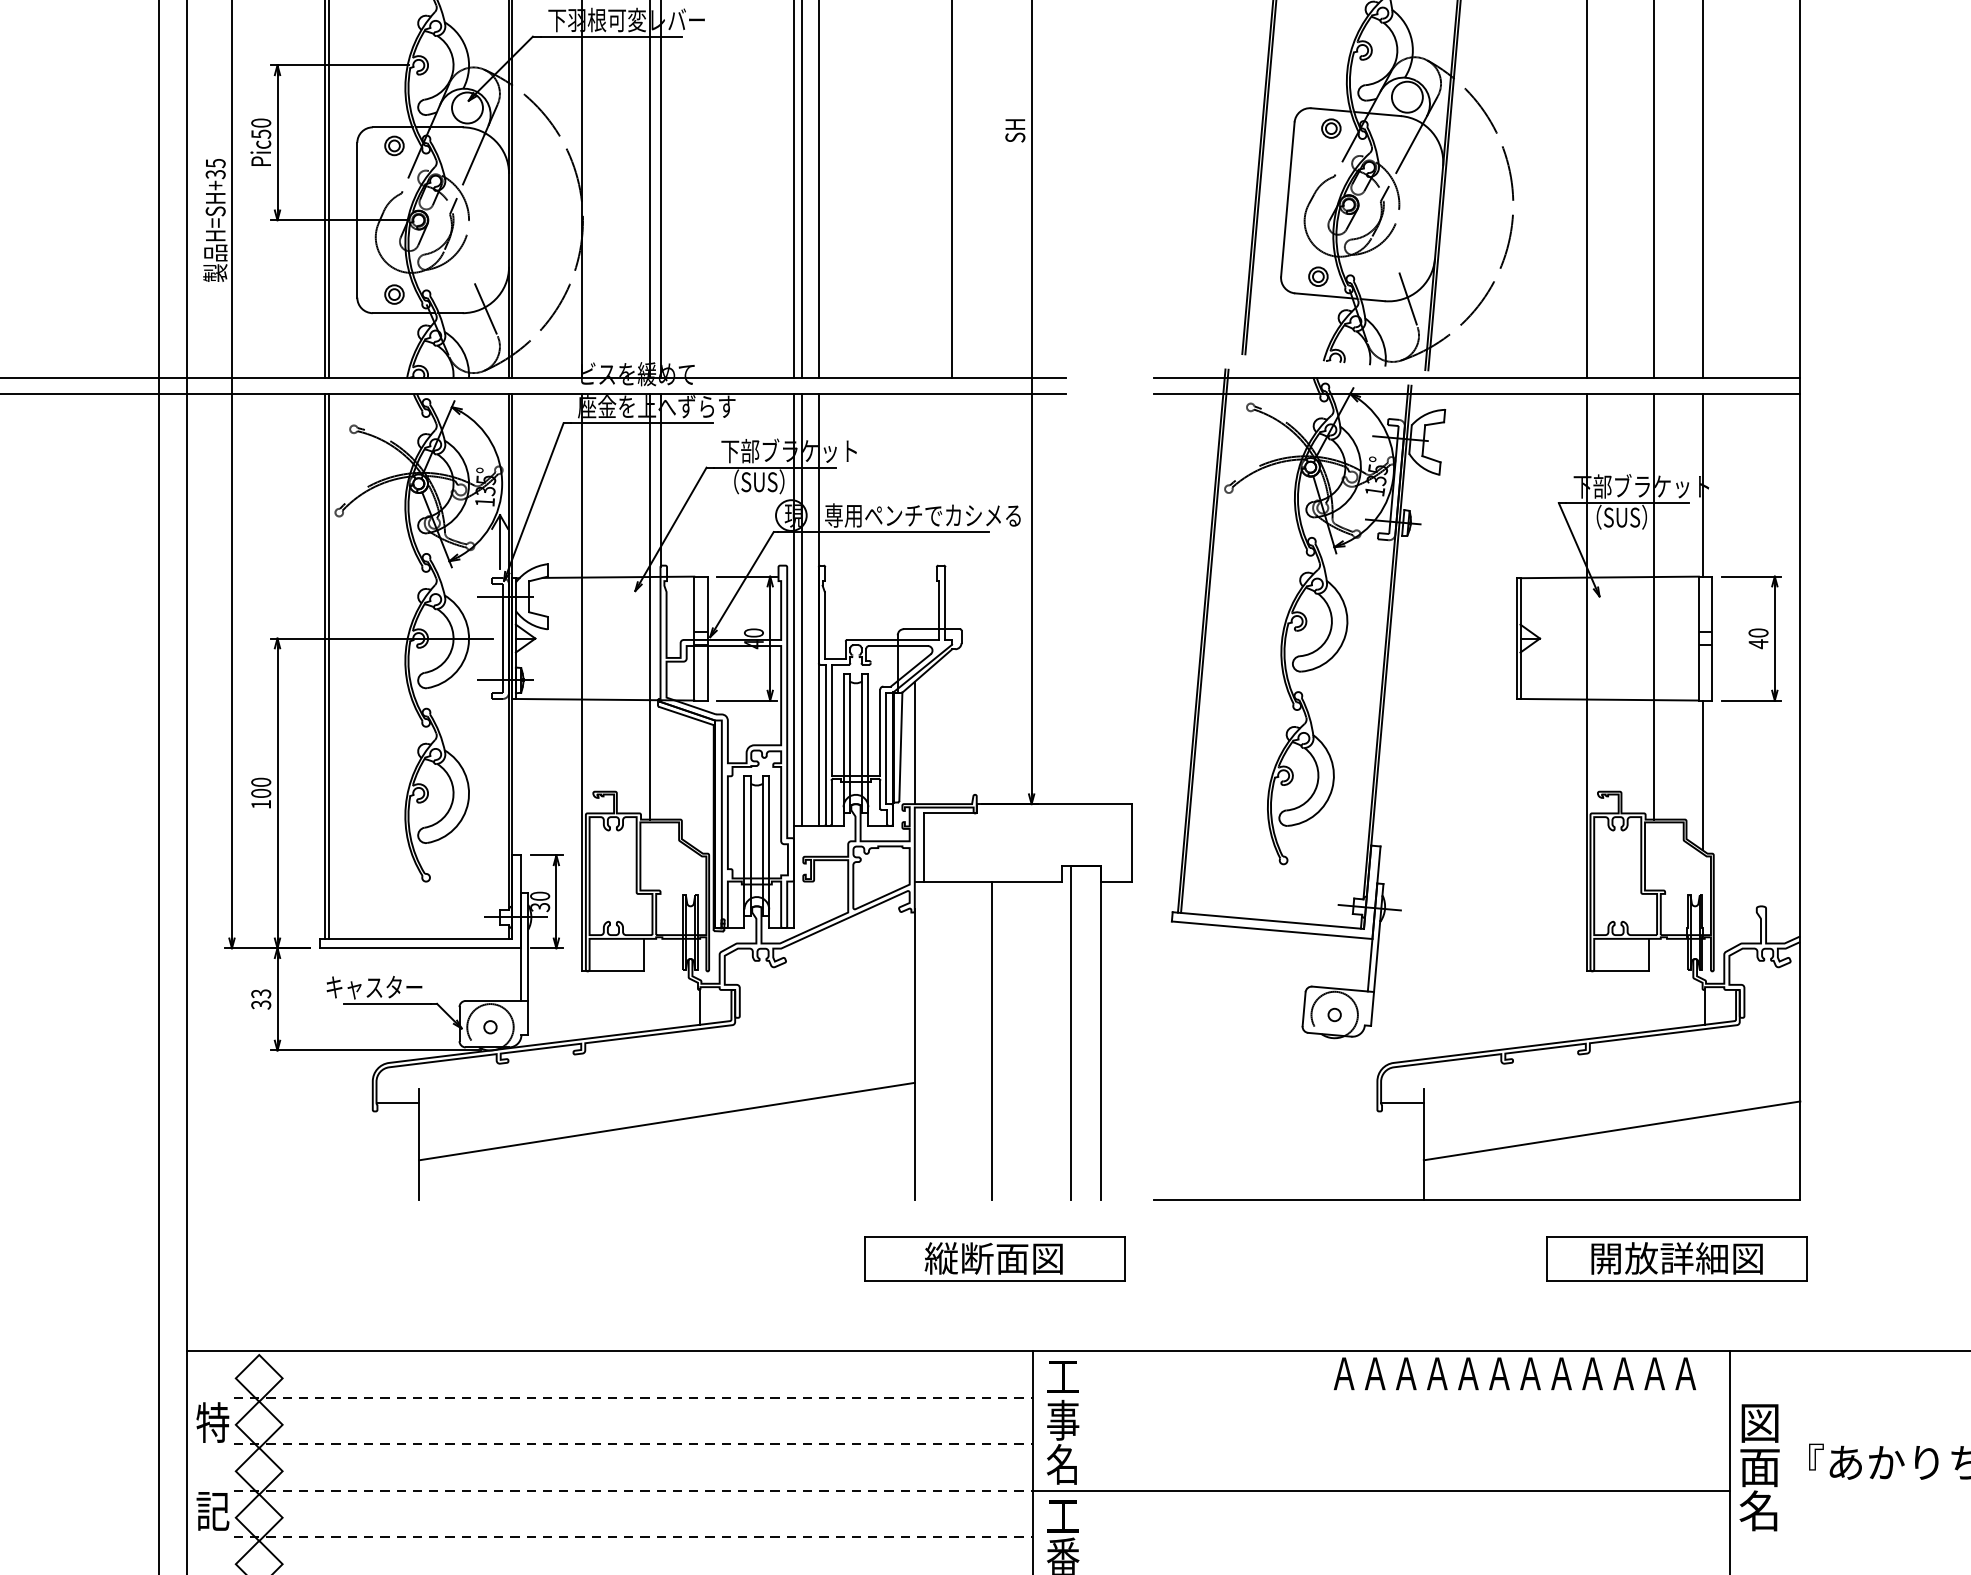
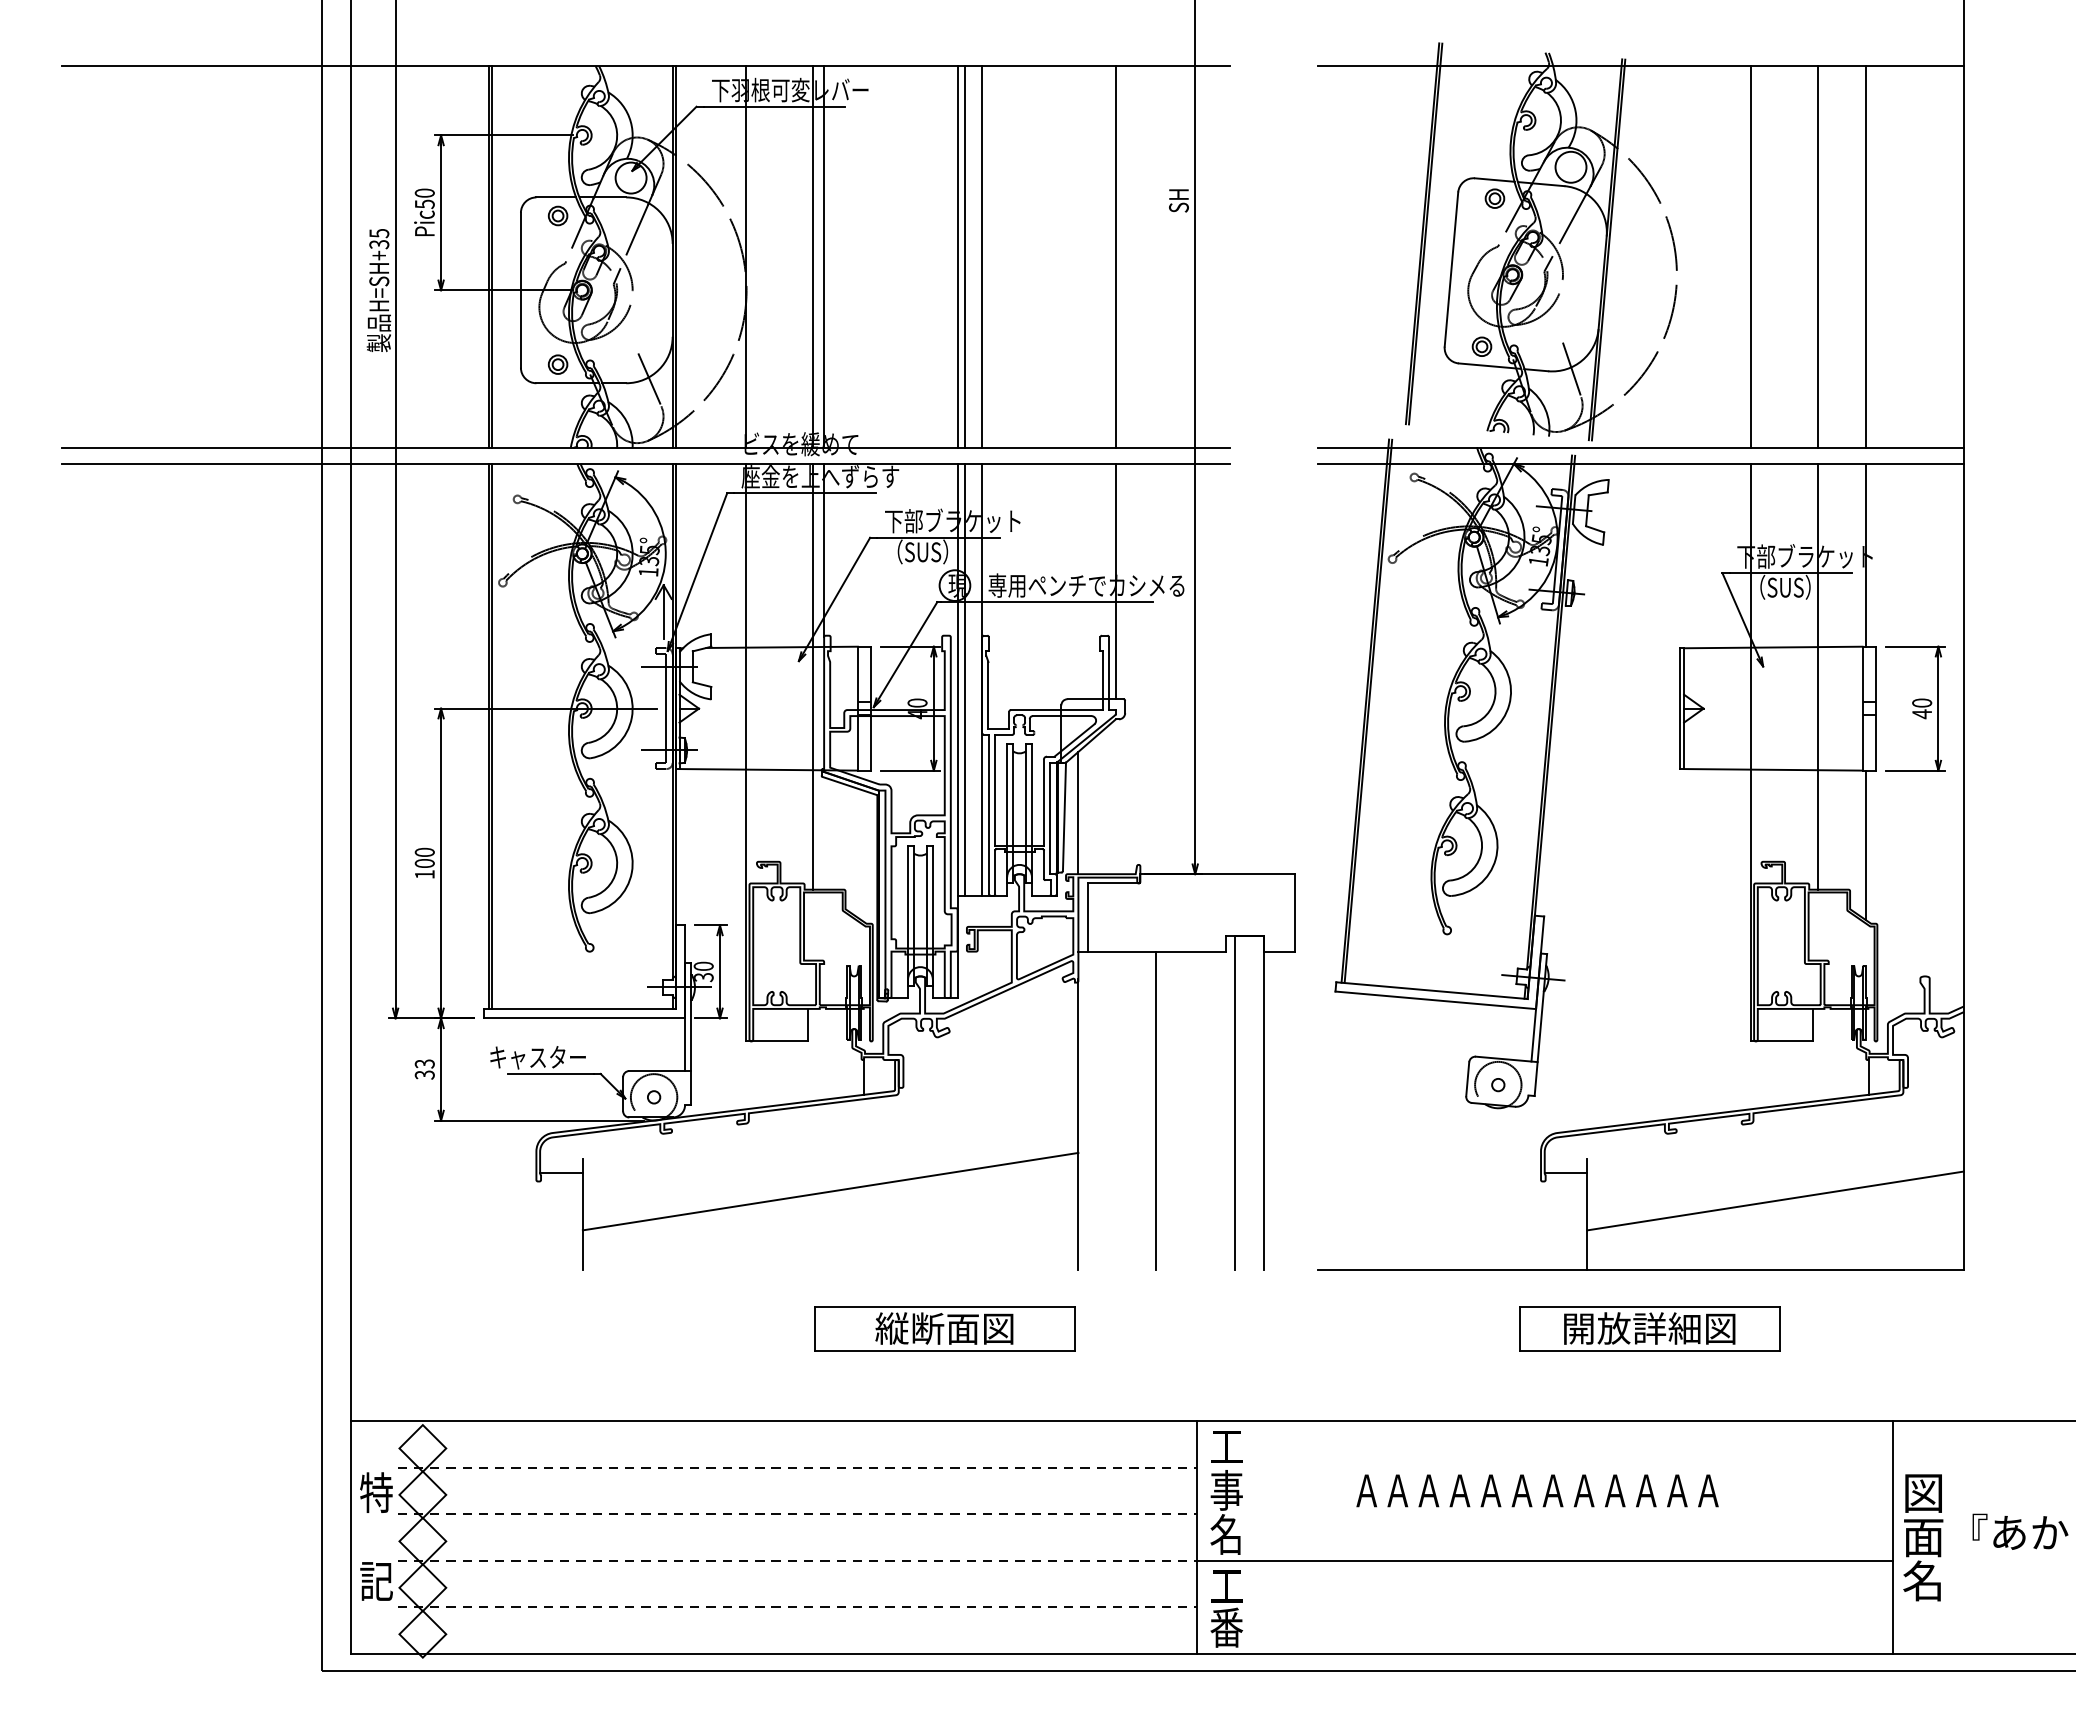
line: (951, 511) -> (1115, 581), added
part: (993, 1258) -> (944, 1328), moved
part: (1676, 1258) -> (1649, 1328), moved
text: (1514, 1373) -> (1537, 1490), moved

